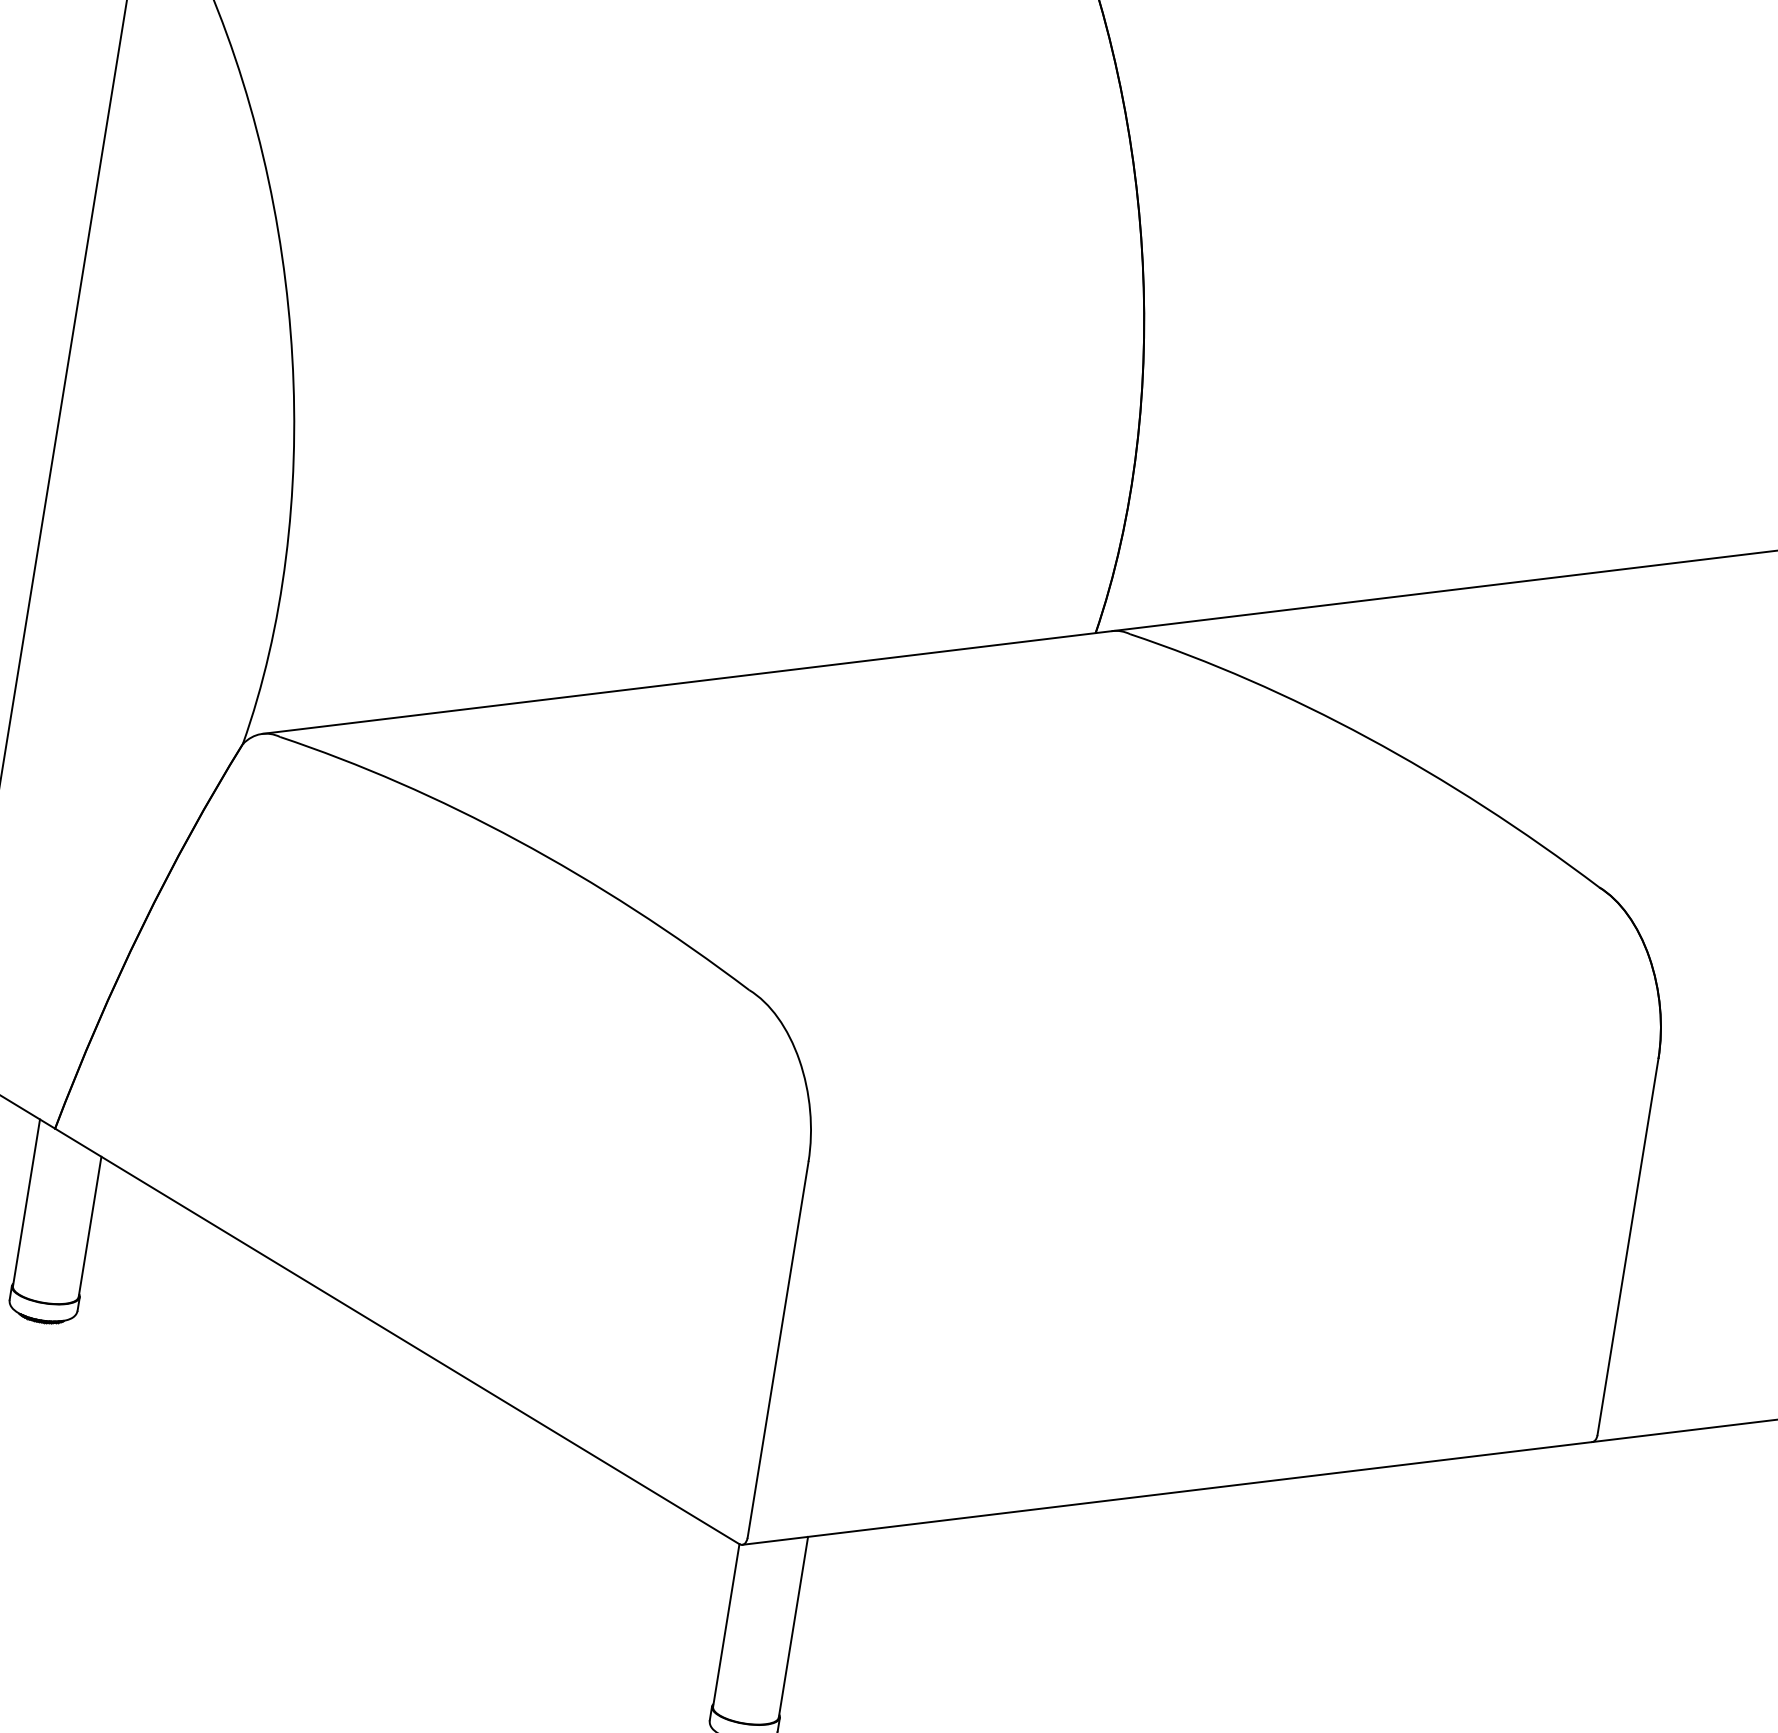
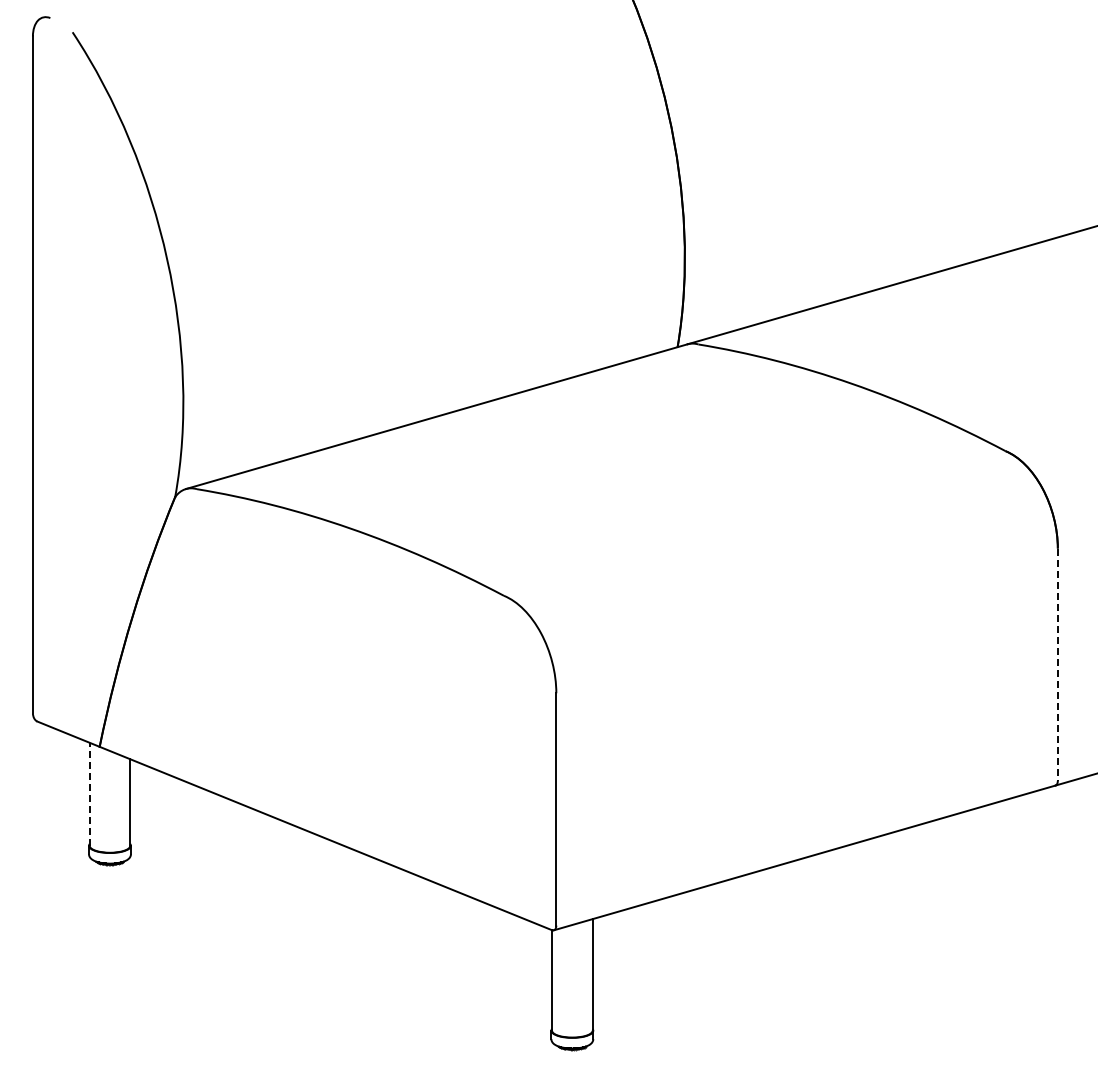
line: (26, 1203) -> (89, 794), solid -> dashed
line: (1627, 1248) -> (1057, 665), solid -> dashed

